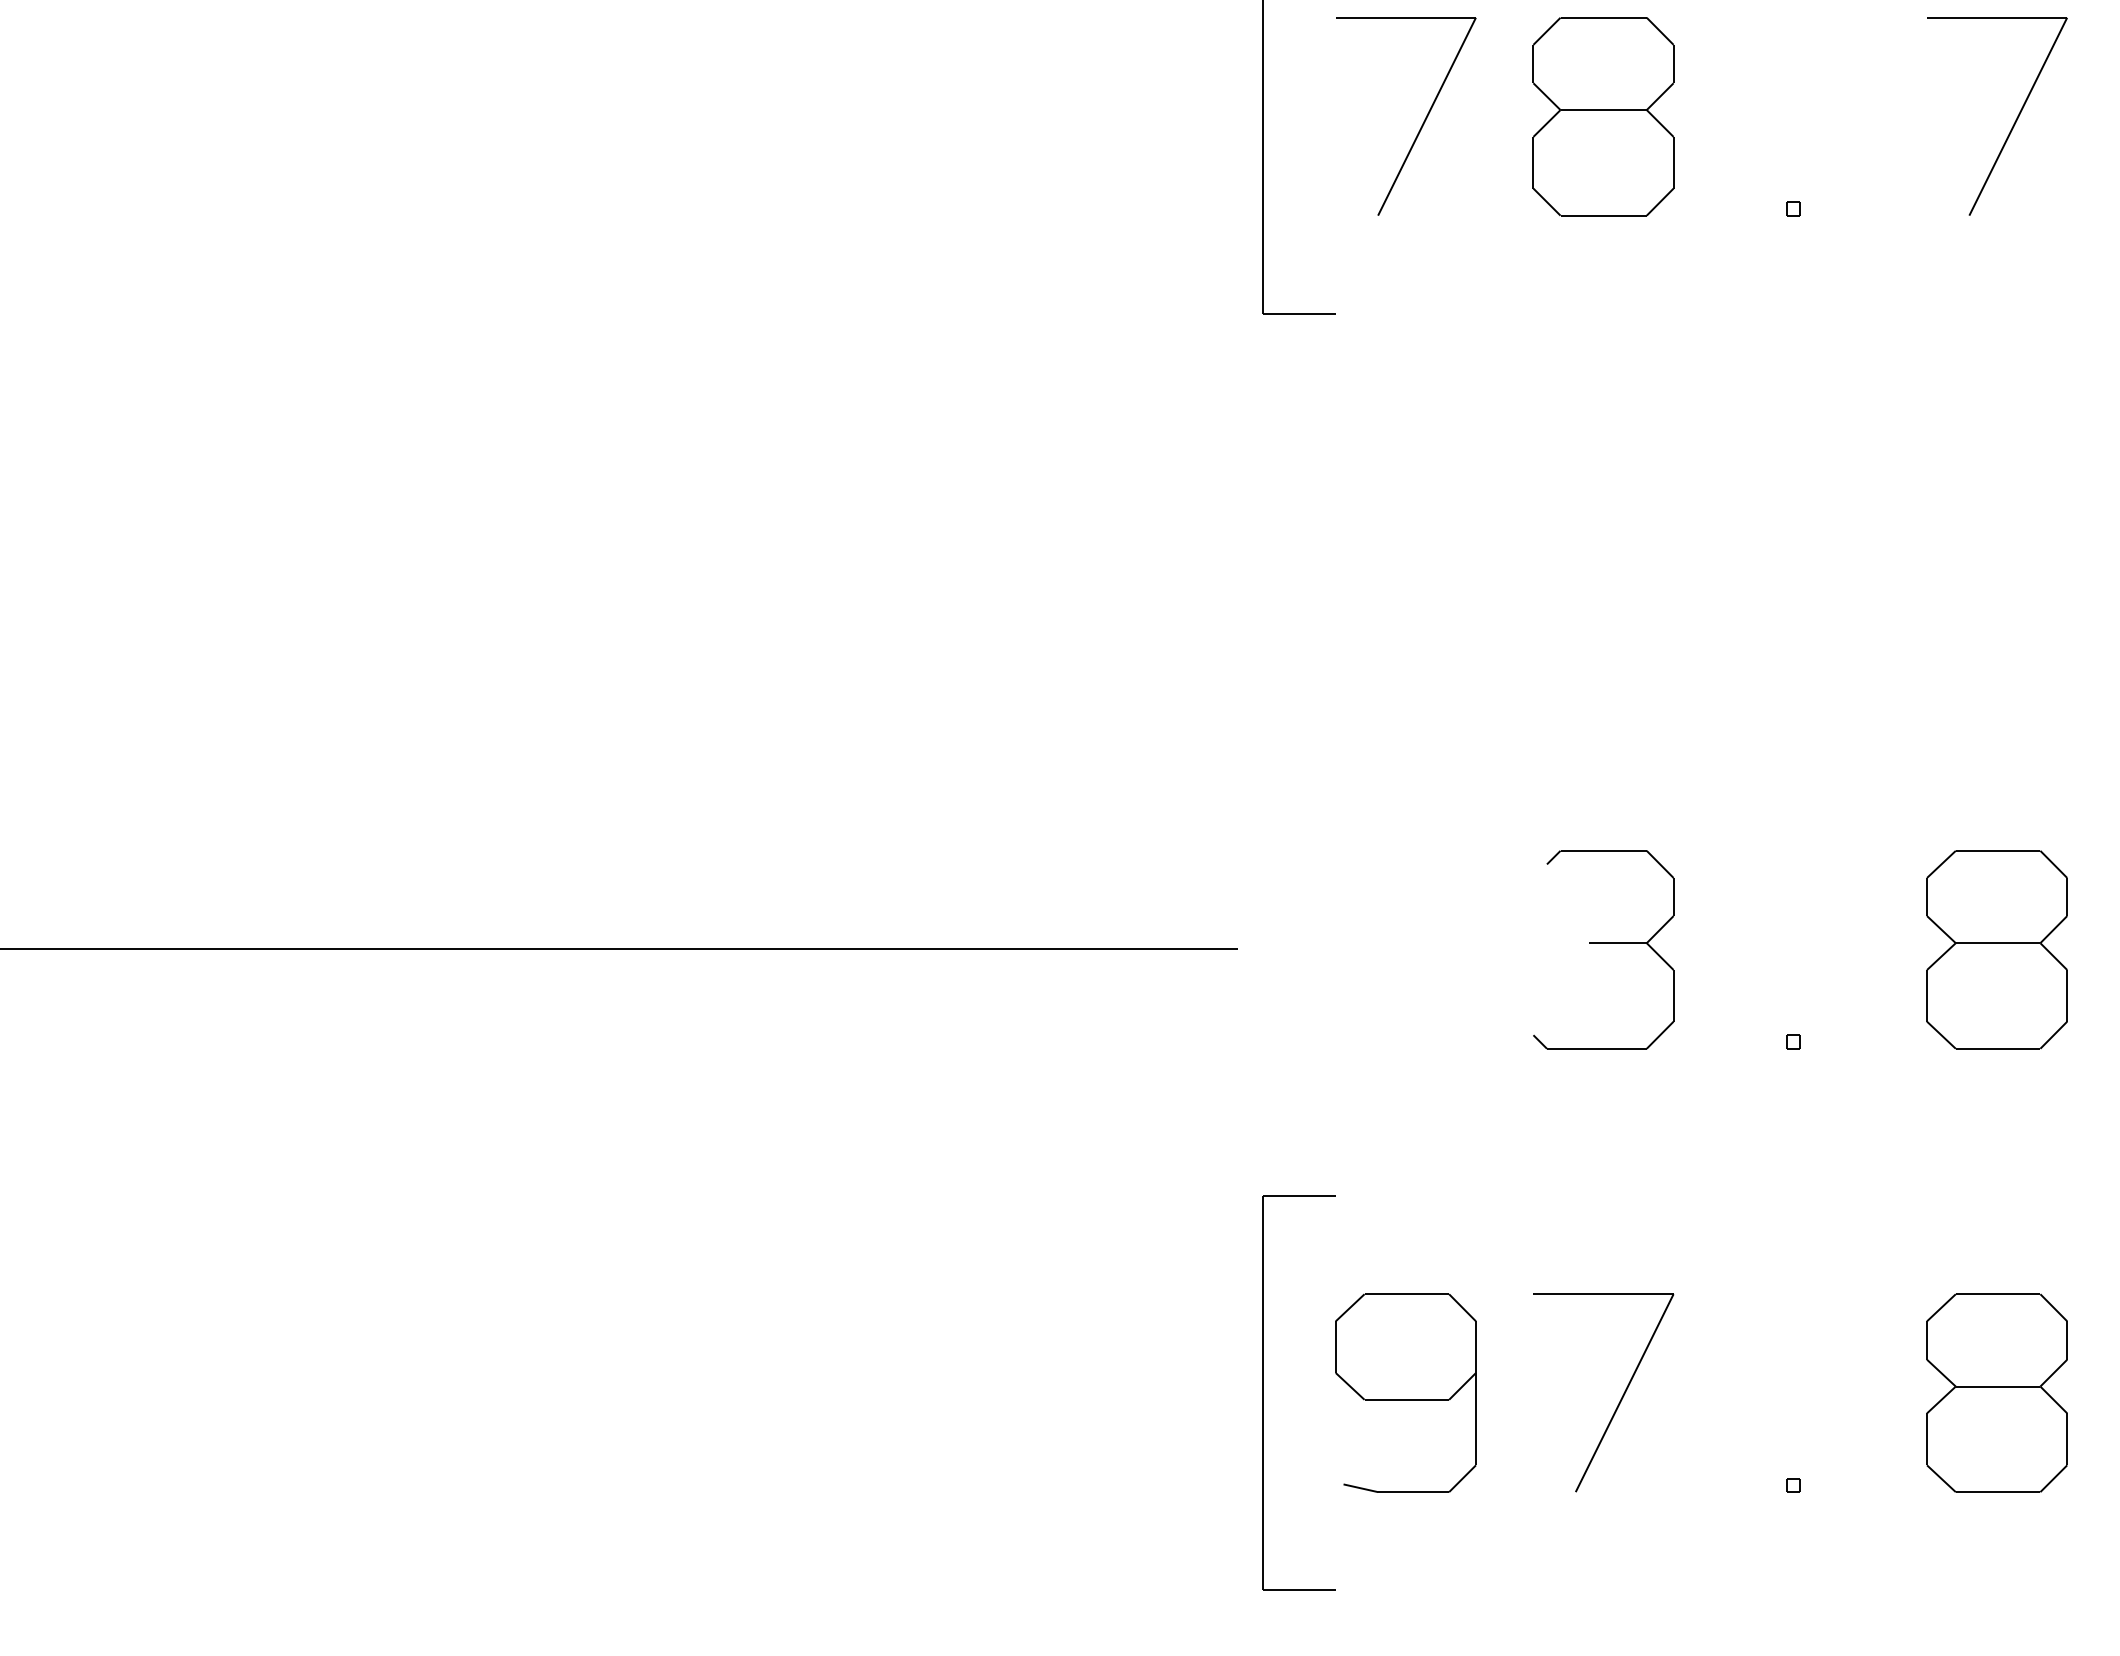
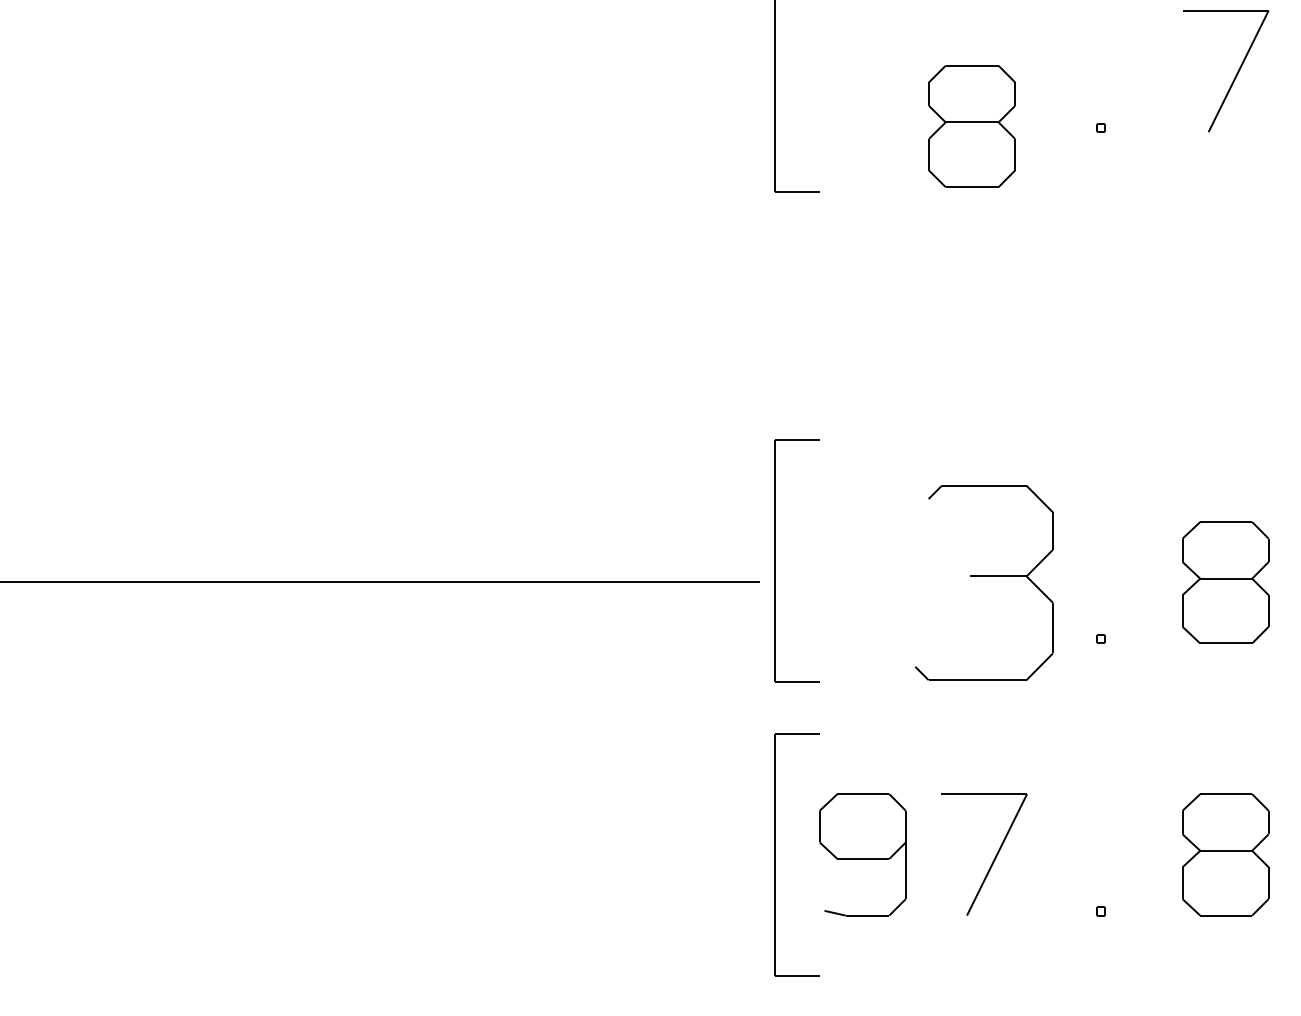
part: (1602, 116) -> (971, 126), moved
part: (1421, 123) -> (872, 75), removed
part: (1263, 913) -> (775, 560), added
part: (1602, 949) -> (983, 582), size x1.6

